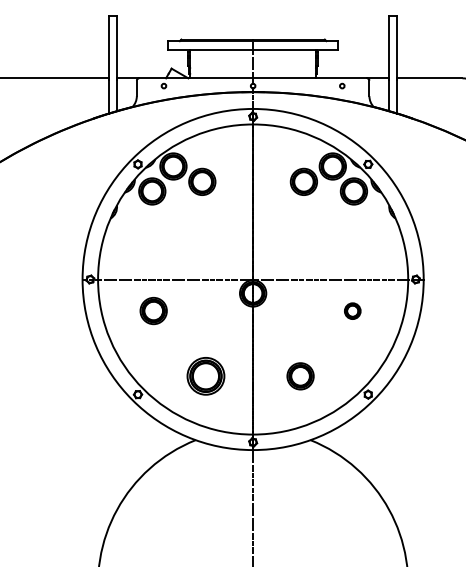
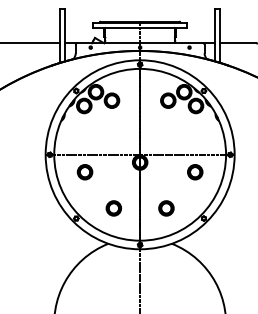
part: (353, 311) -> (195, 172), size x1.67
part: (205, 376) -> (113, 208), size x0.71

